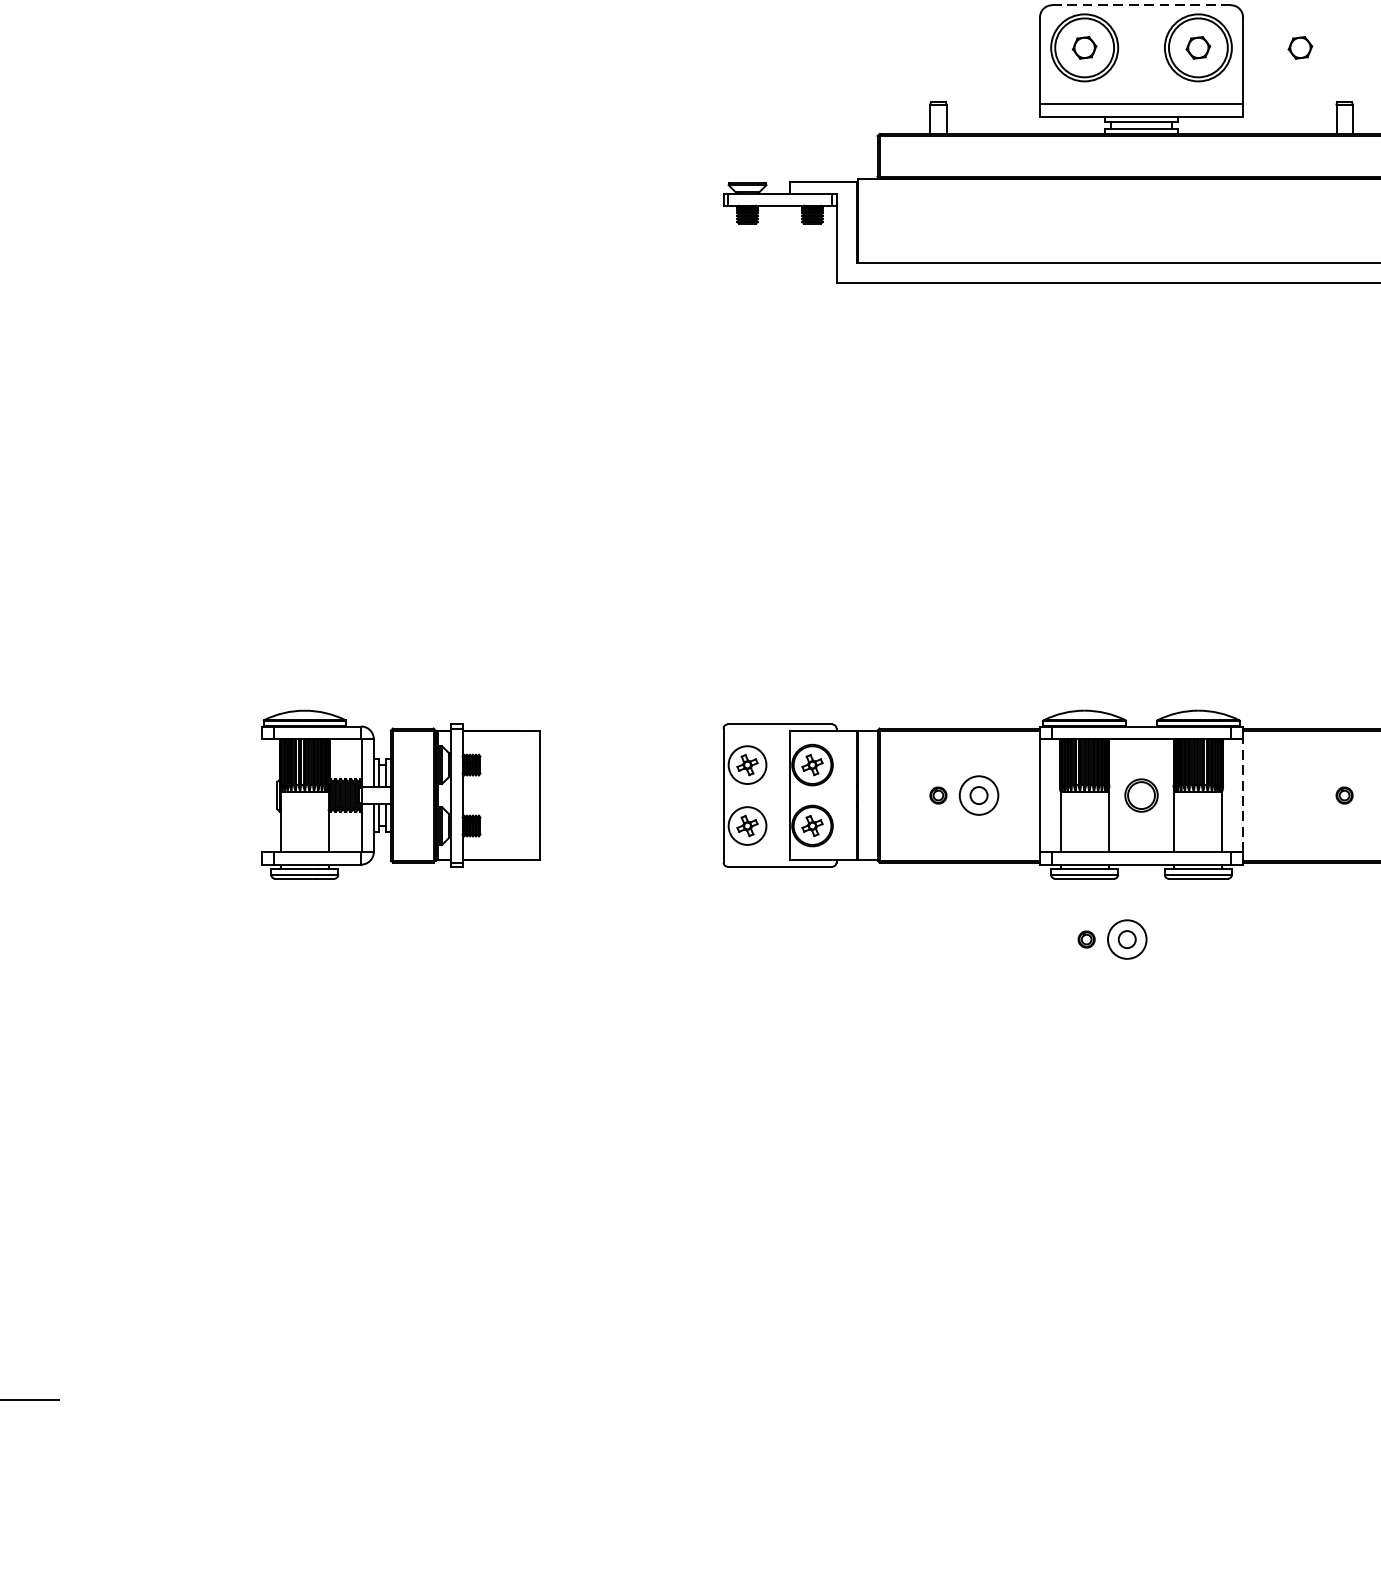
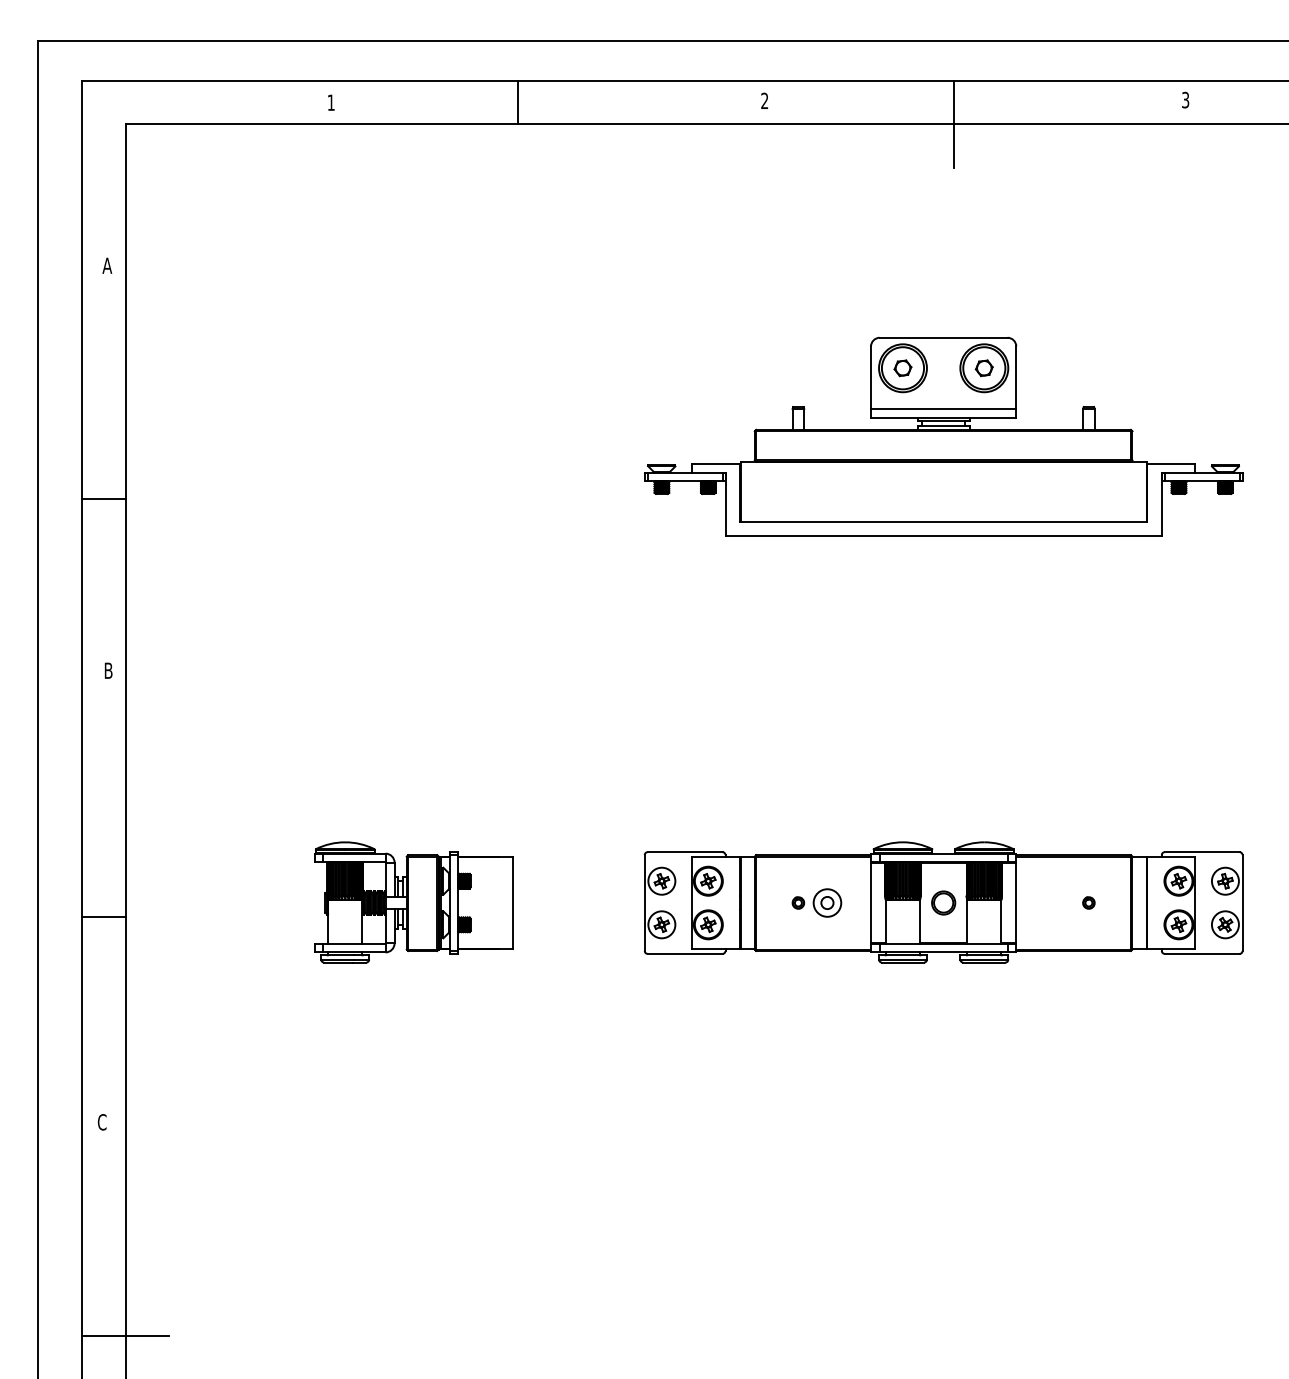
line: (1141, 4) -> (943, 337), dashed -> solid
part: (1299, 48) -> (1056, 368), removed
line: (1243, 794) -> (1016, 902), dashed -> solid
part: (1111, 938) -> (922, 1005), removed

